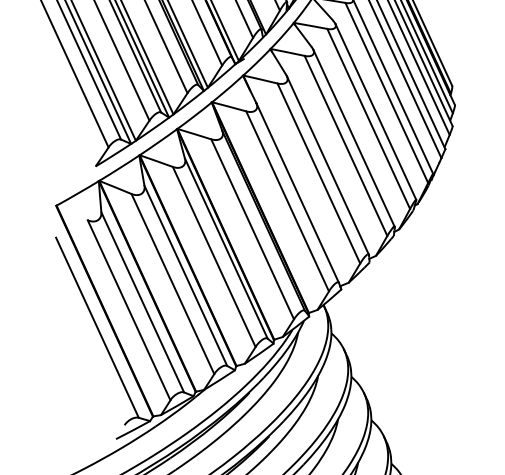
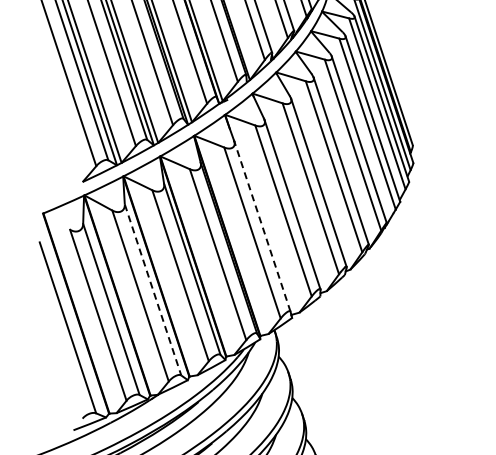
line: (297, 193) -> (262, 226), solid -> dashed
line: (186, 276) -> (153, 290), solid -> dashed

